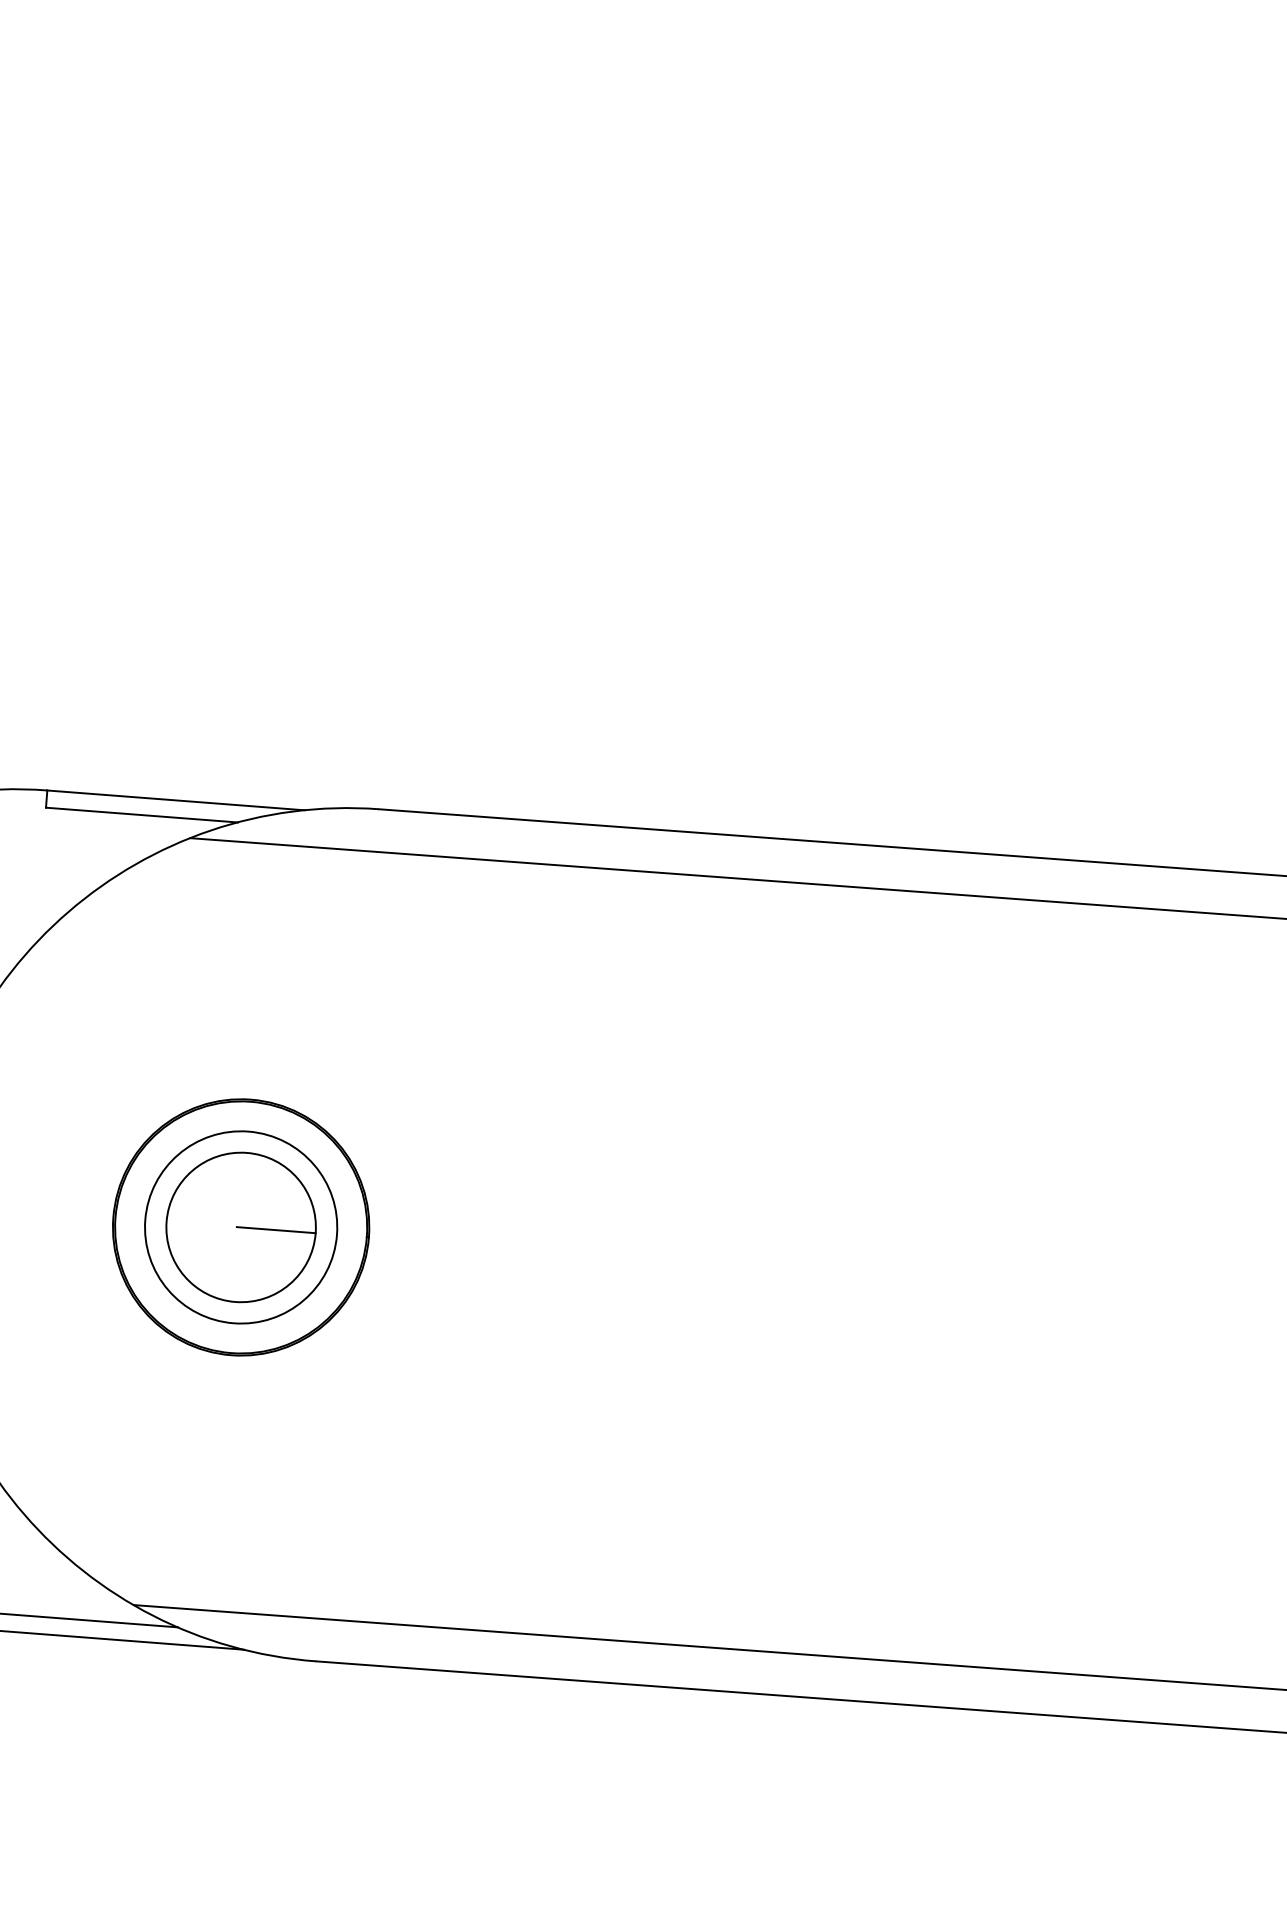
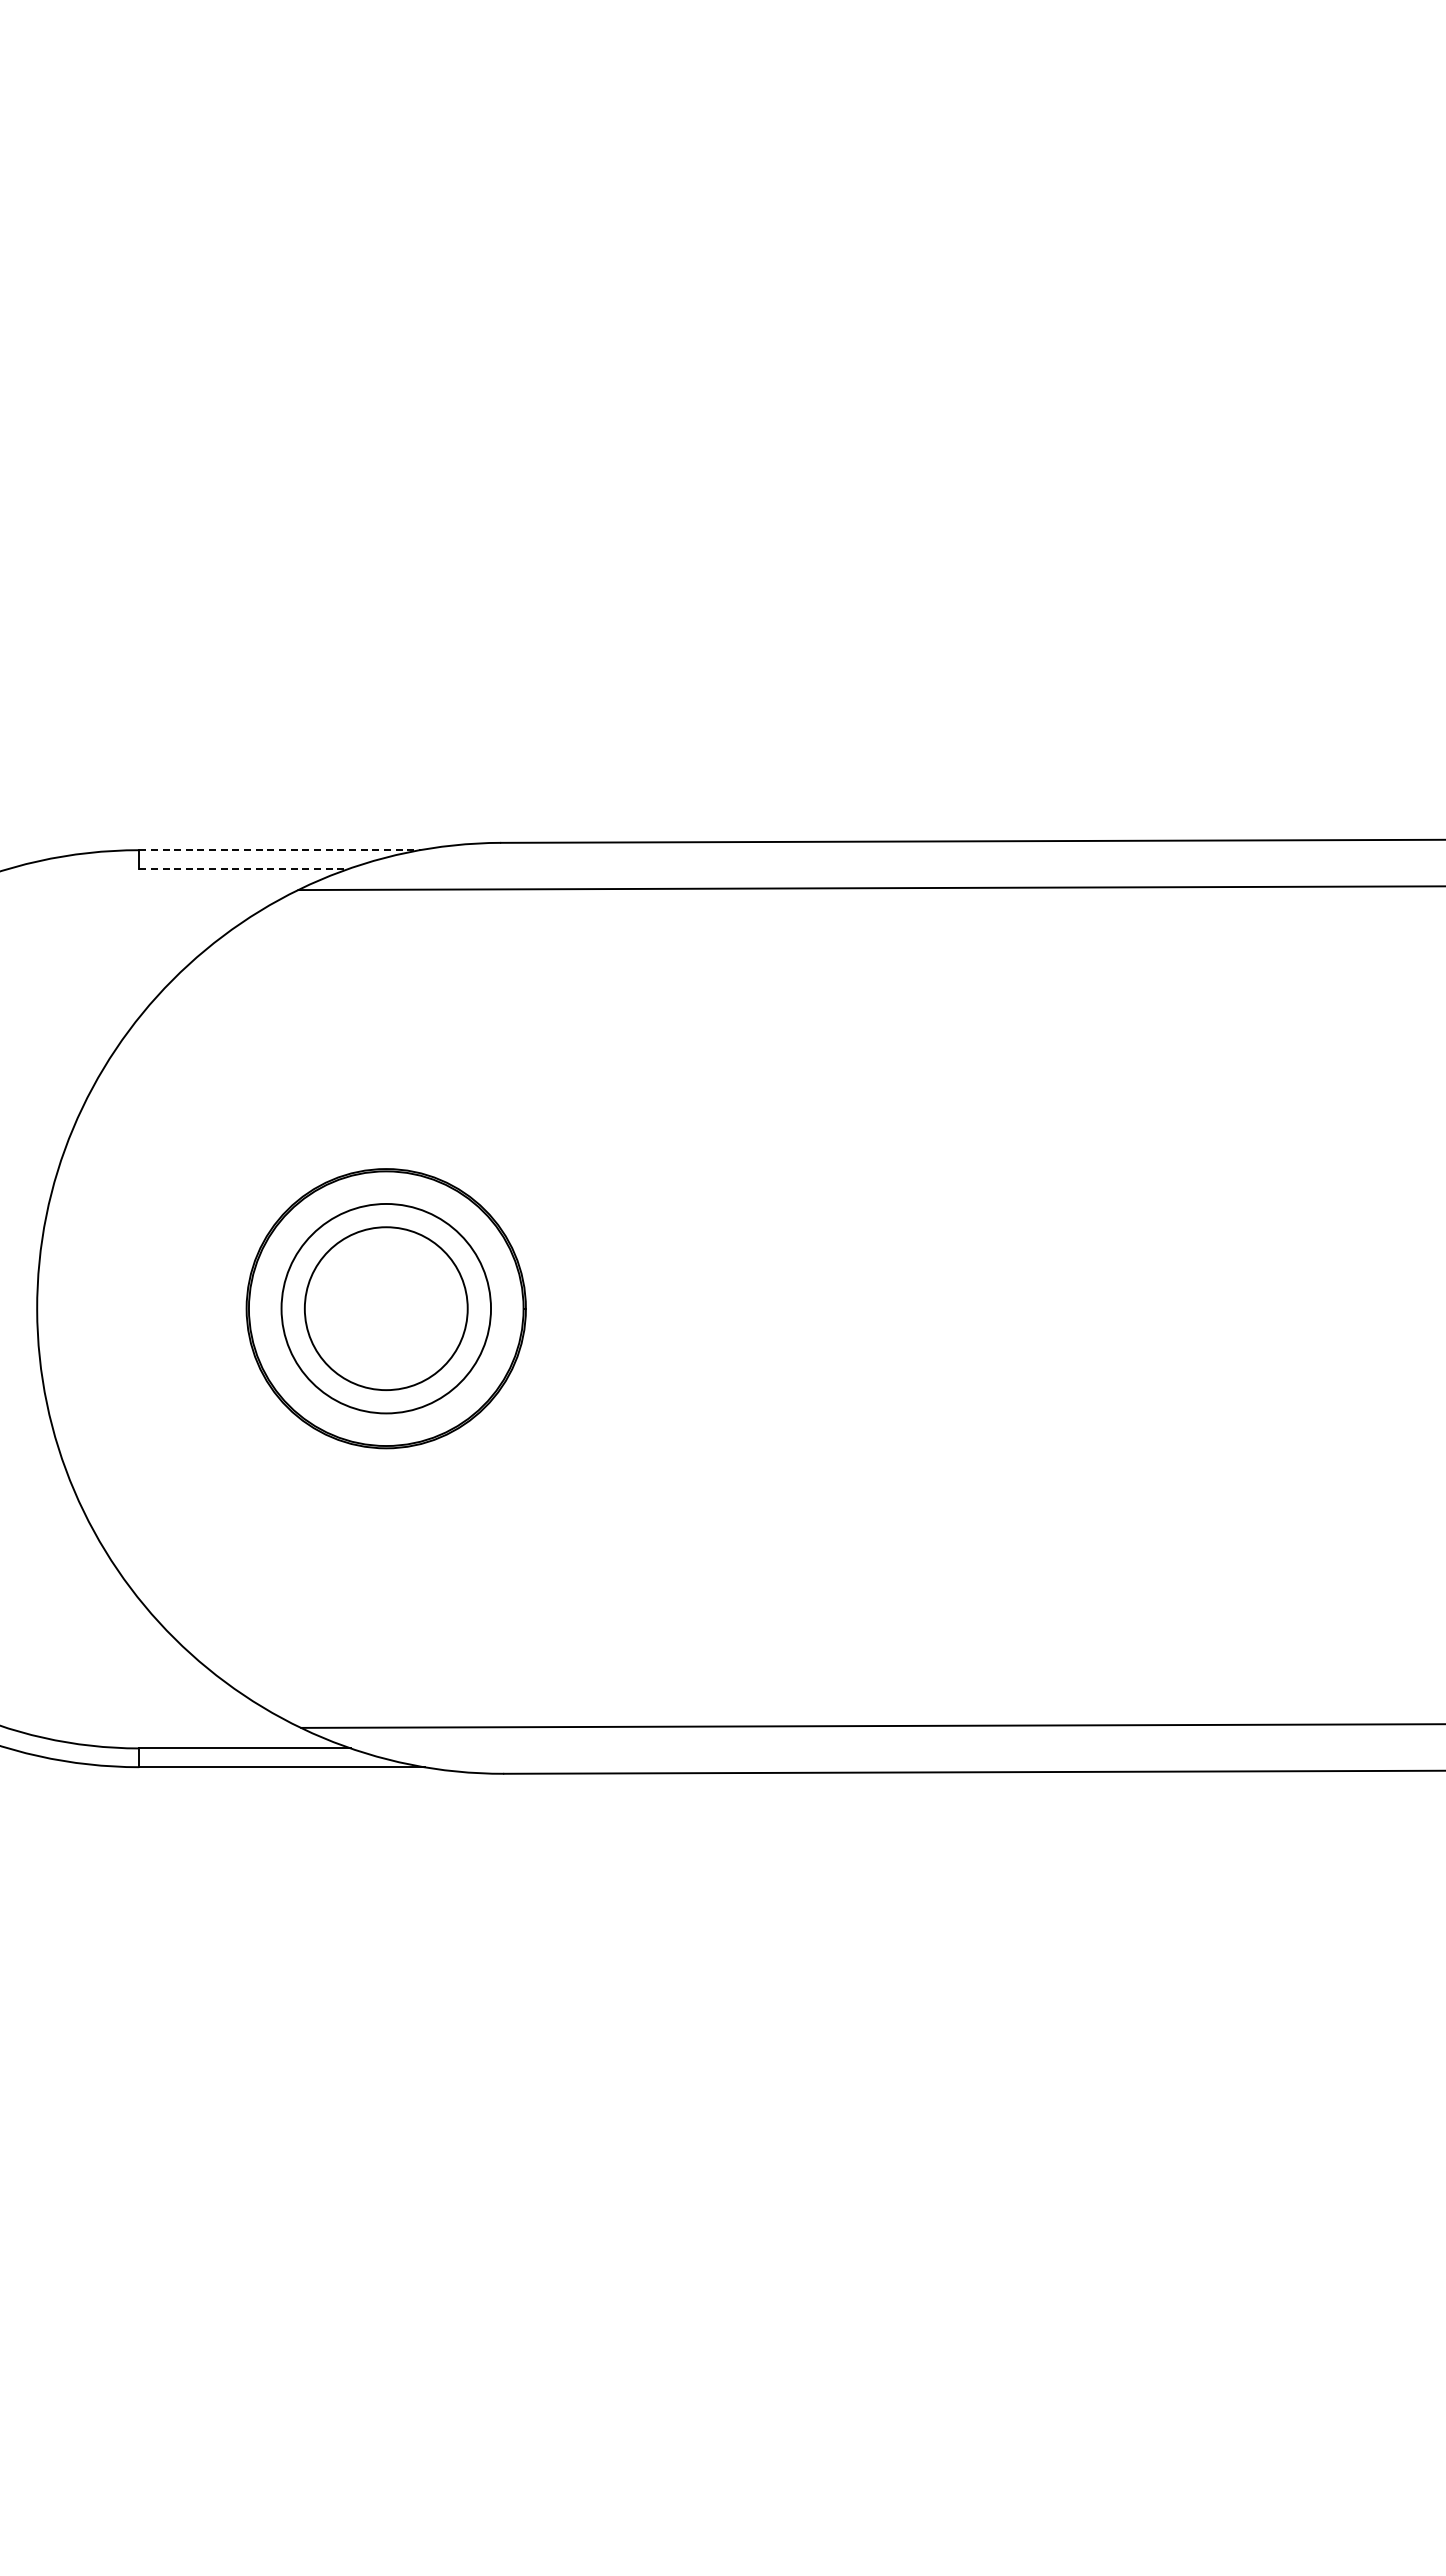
line: (175, 800) -> (279, 850), solid -> dashed
line: (142, 815) -> (244, 869), solid -> dashed
line: (276, 1229) -> (424, 1308), removed

